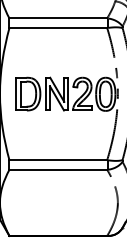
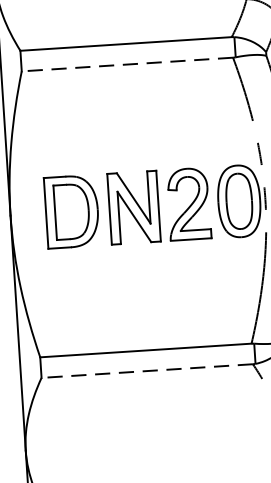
line: (58, 27) -> (127, 63), solid -> dashed
line: (58, 169) -> (147, 370), solid -> dashed

